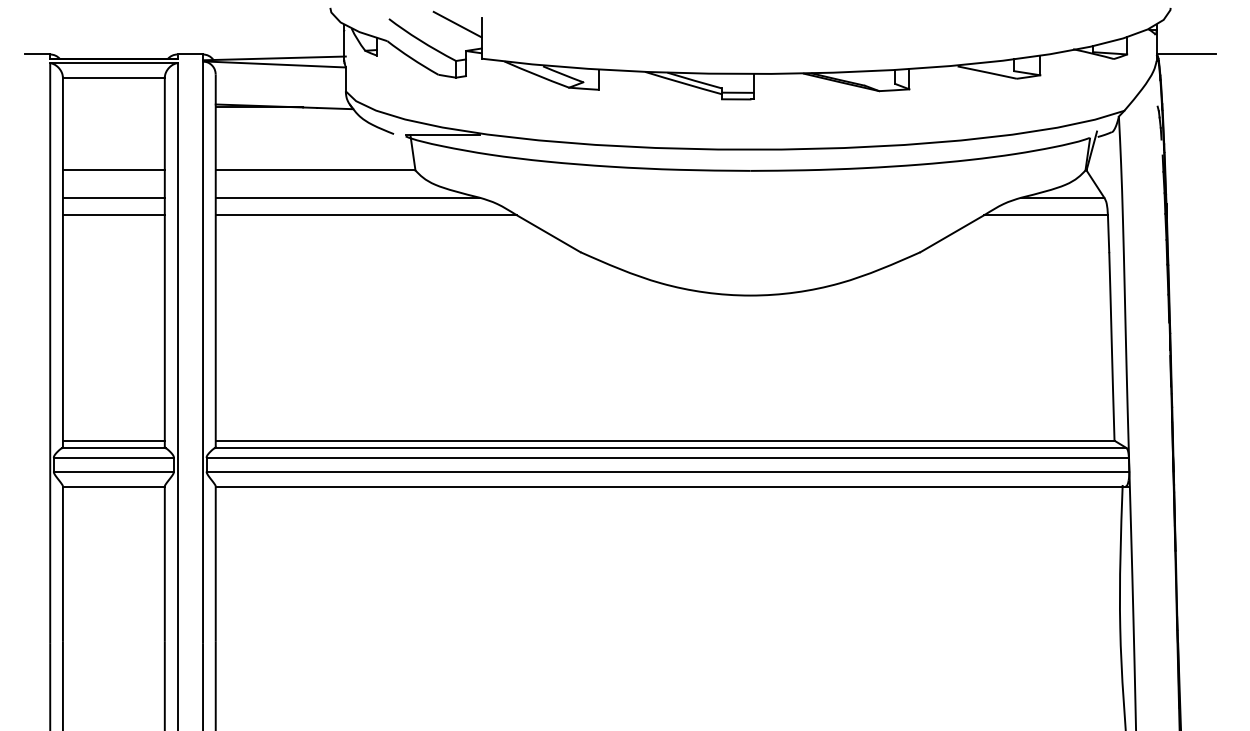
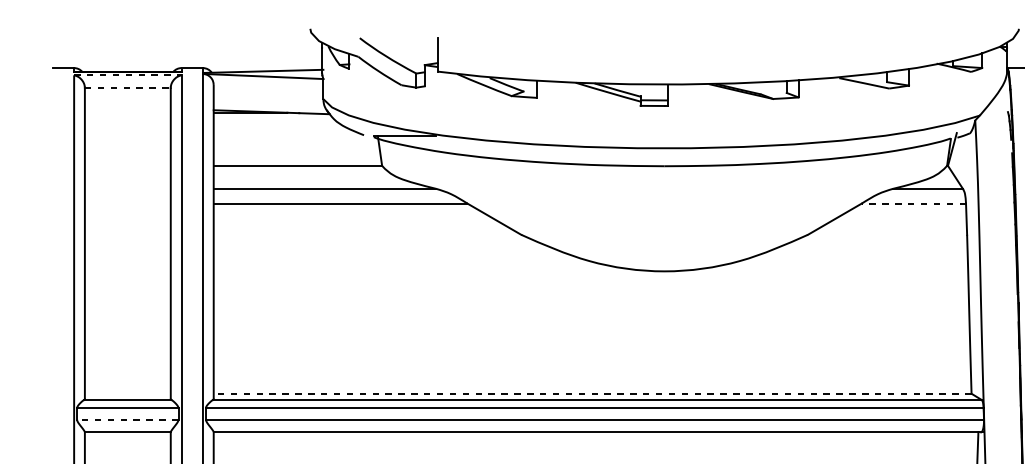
line: (457, 24) -> (417, 42), removed
line: (113, 63) -> (127, 75), solid -> dashed
line: (113, 77) -> (127, 87), solid -> dashed
line: (113, 170) -> (127, 165), removed
line: (113, 197) -> (127, 188), removed
line: (113, 215) -> (127, 203), removed
line: (1046, 215) -> (914, 203), solid -> dashed
line: (113, 440) -> (127, 393), removed
line: (664, 440) -> (592, 393), solid -> dashed
line: (113, 471) -> (127, 419), solid -> dashed

